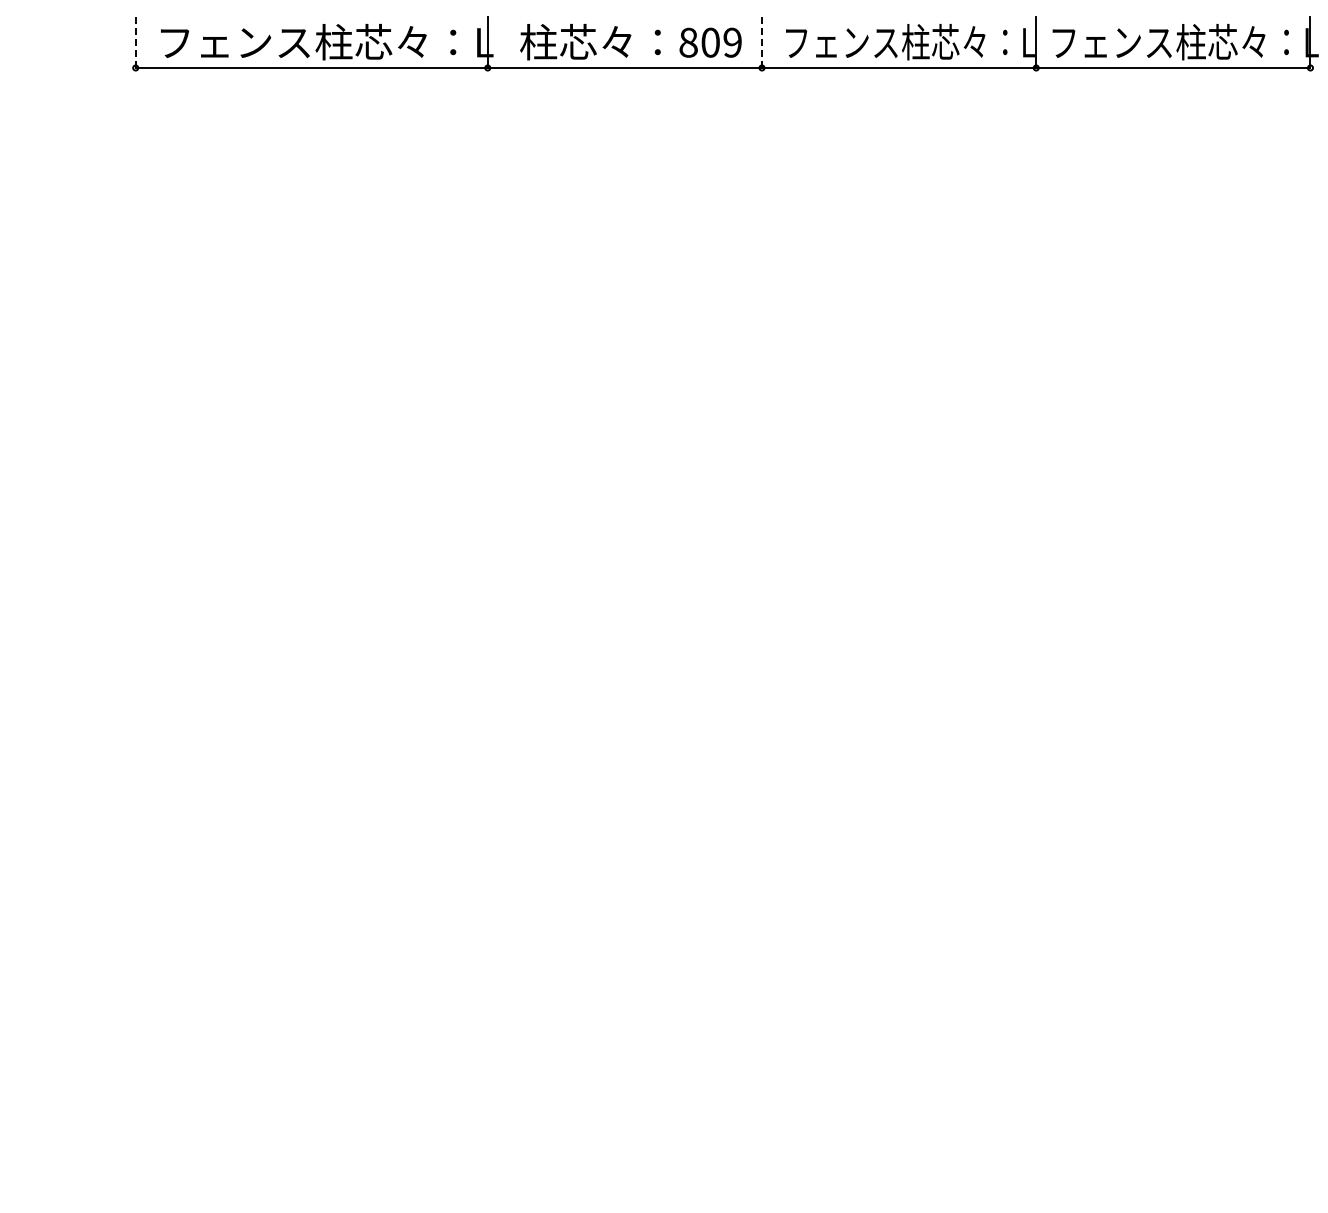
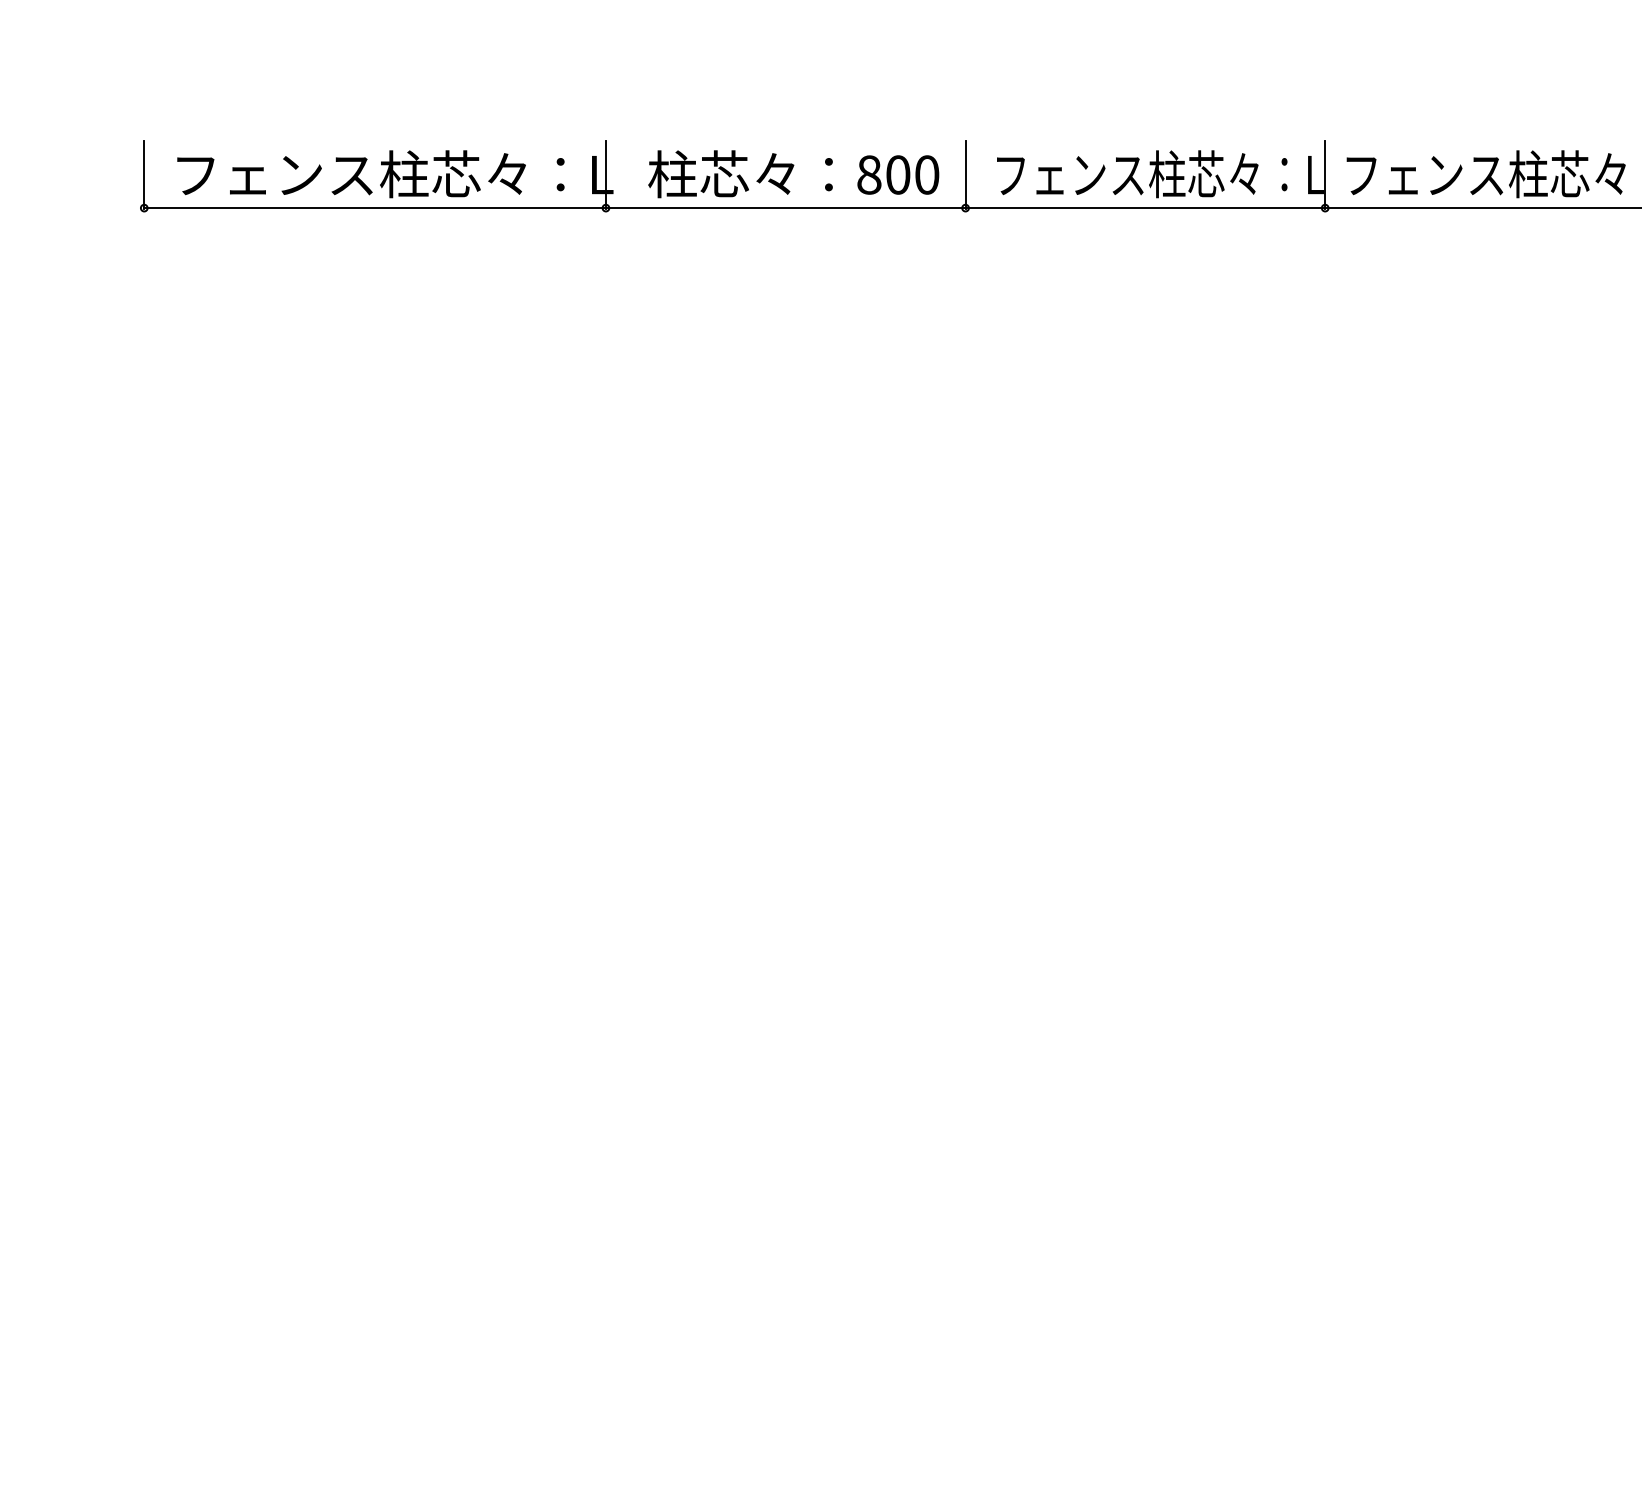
line: (135, 42) -> (143, 174), dashed -> solid
text: (732, 42) -> (926, 174), 809 -> 800
line: (762, 42) -> (966, 174), dashed -> solid

